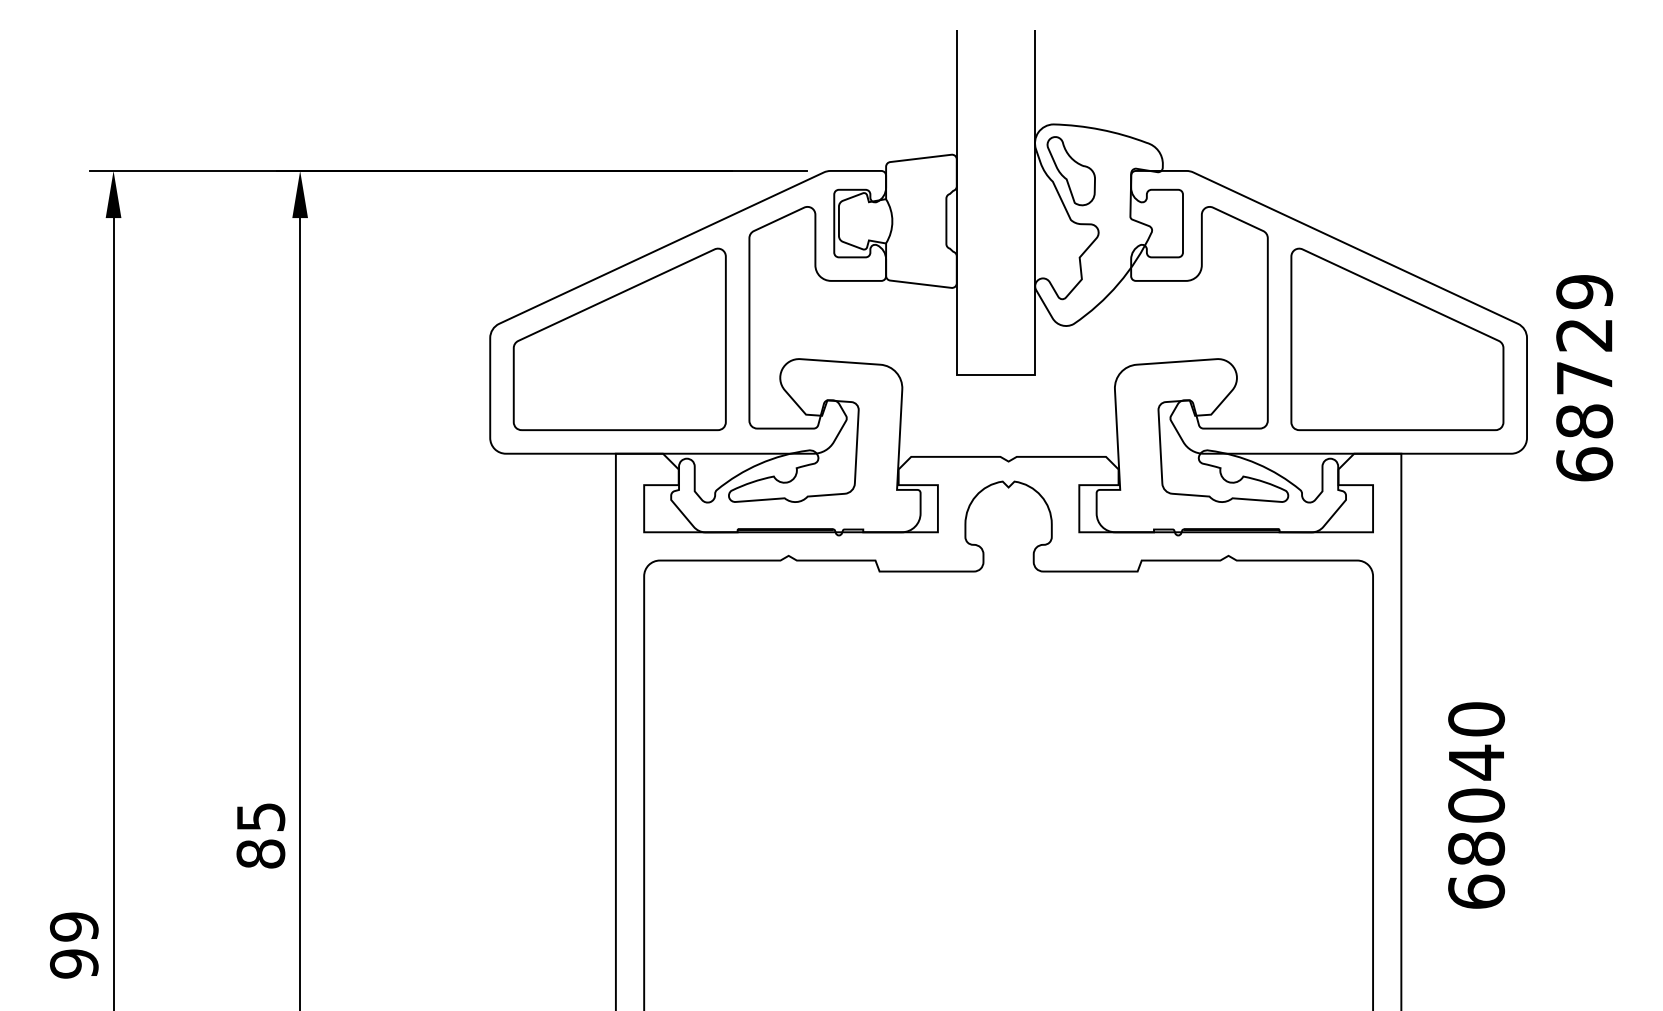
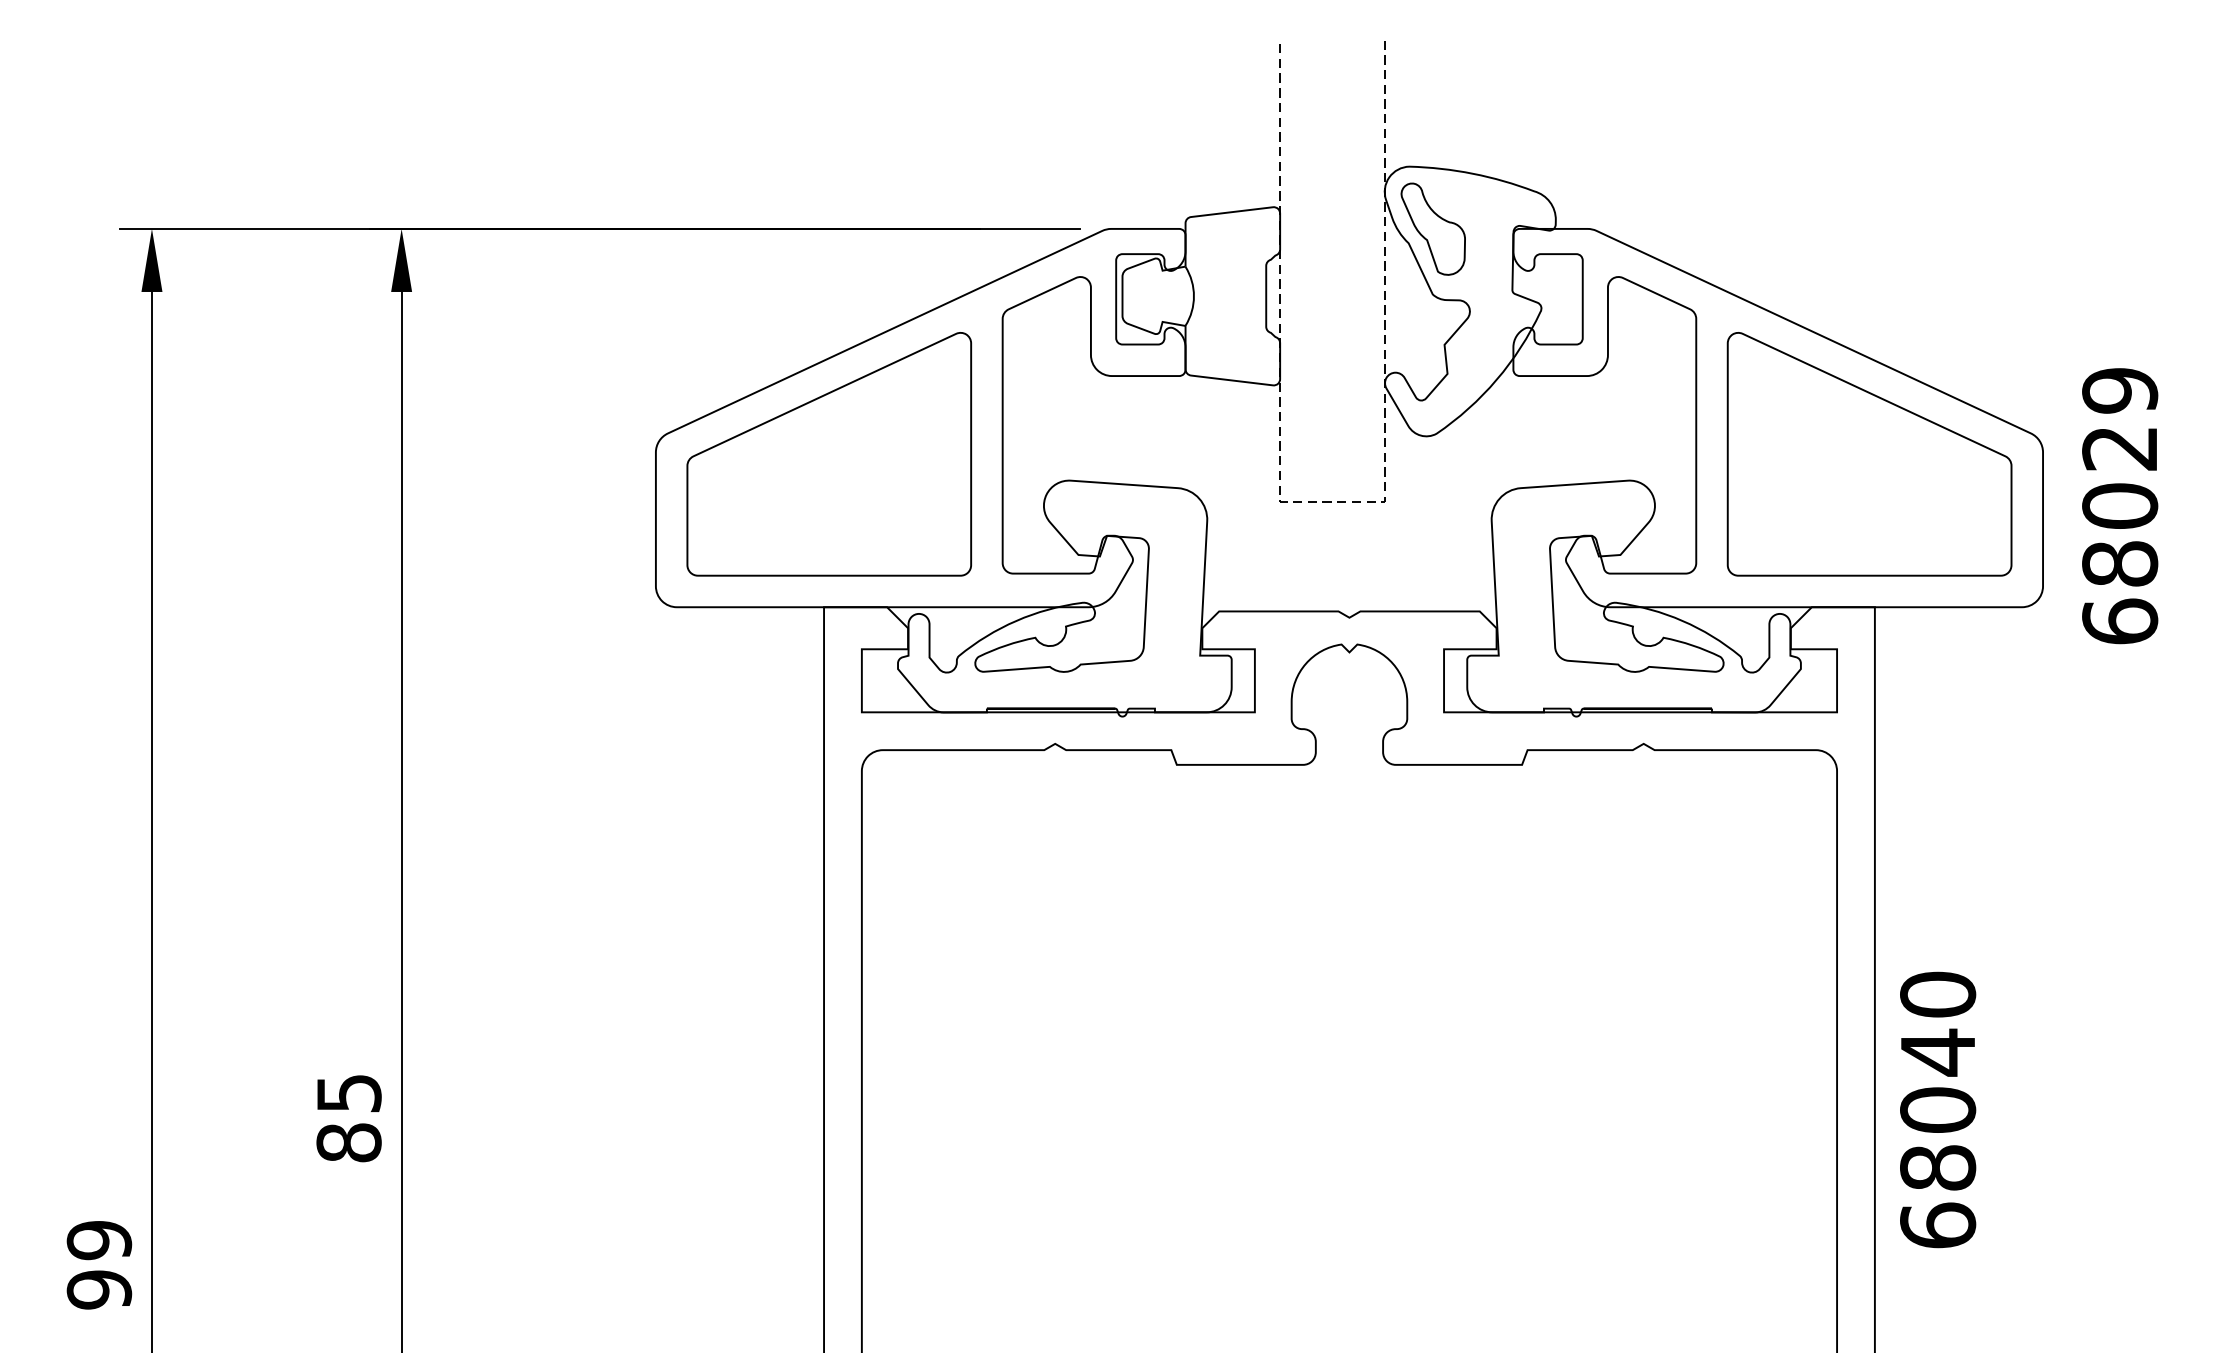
line: (995, 375) -> (1331, 502), solid -> dashed
text: (1584, 378) -> (2119, 506), 68729 -> 68029
text: (1476, 805) -> (1937, 1109), moved

